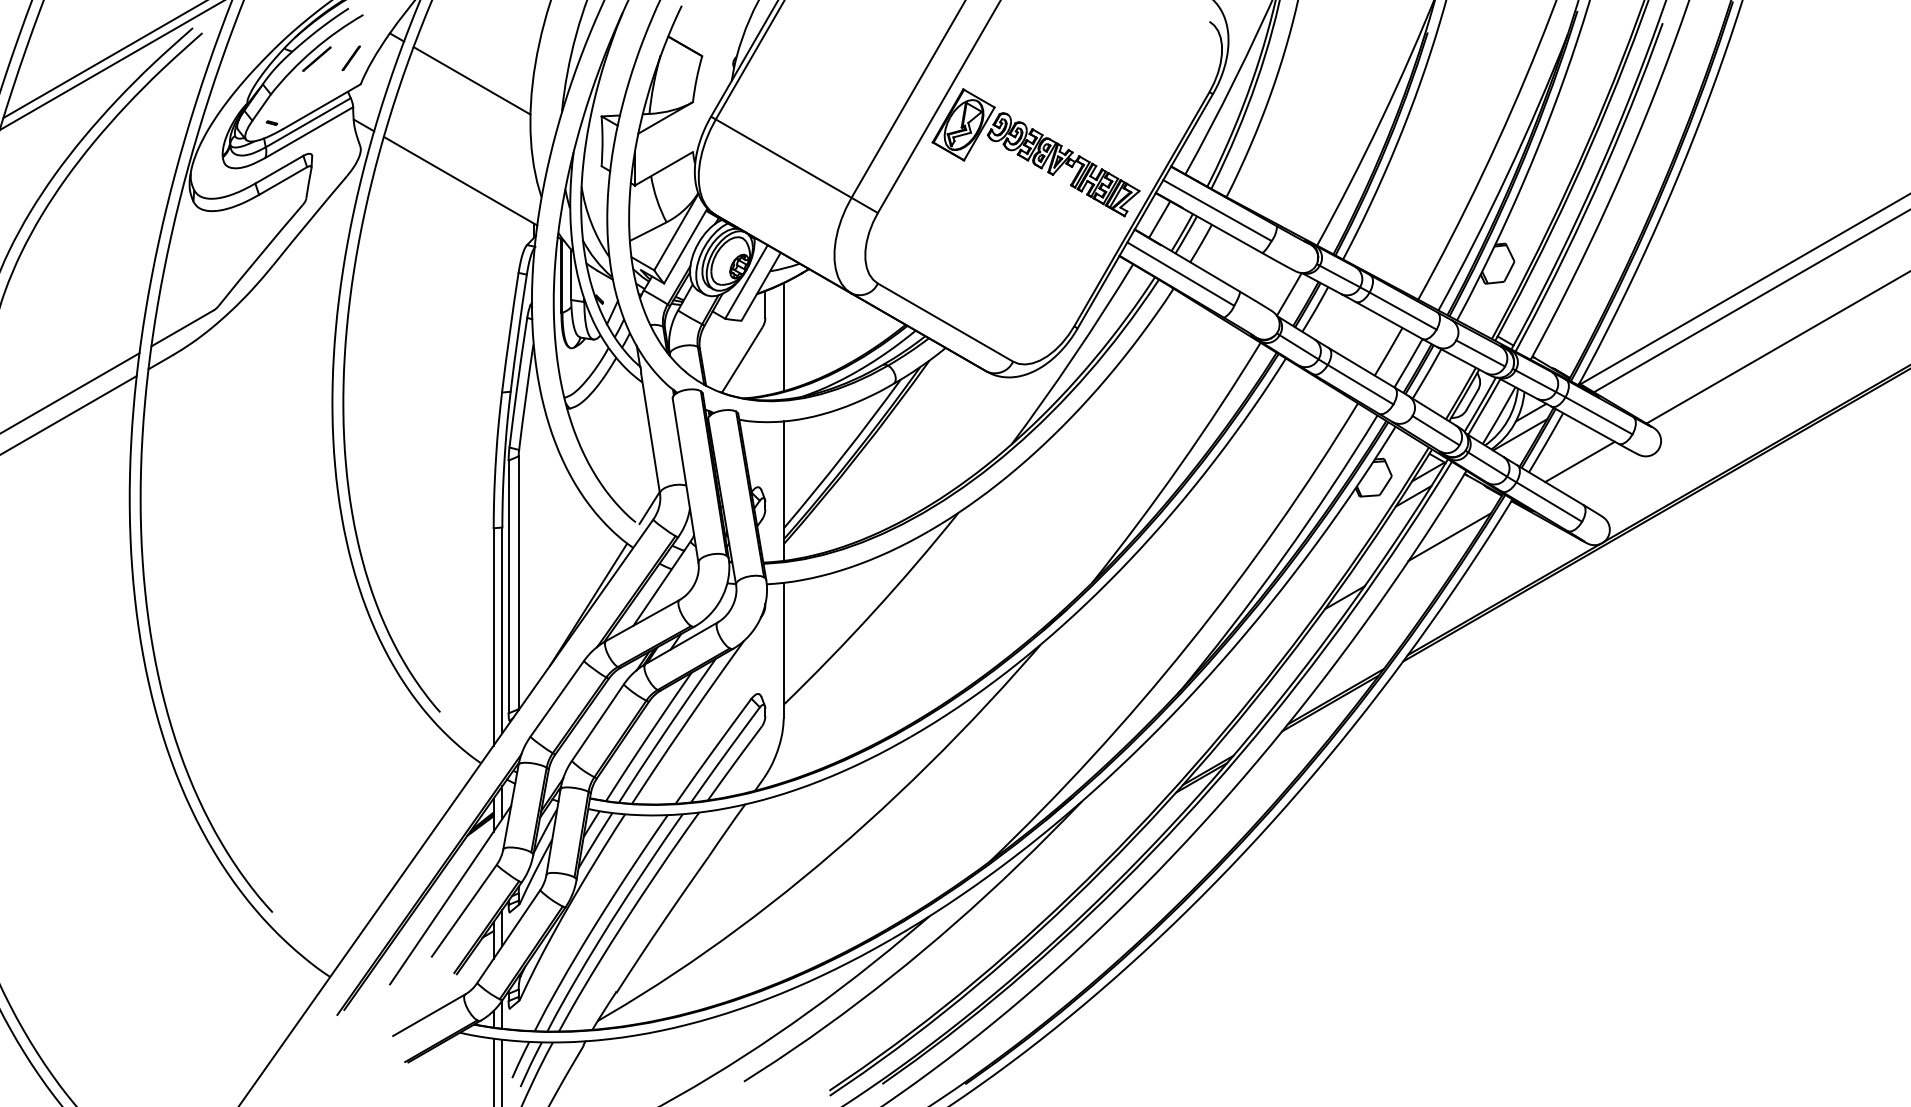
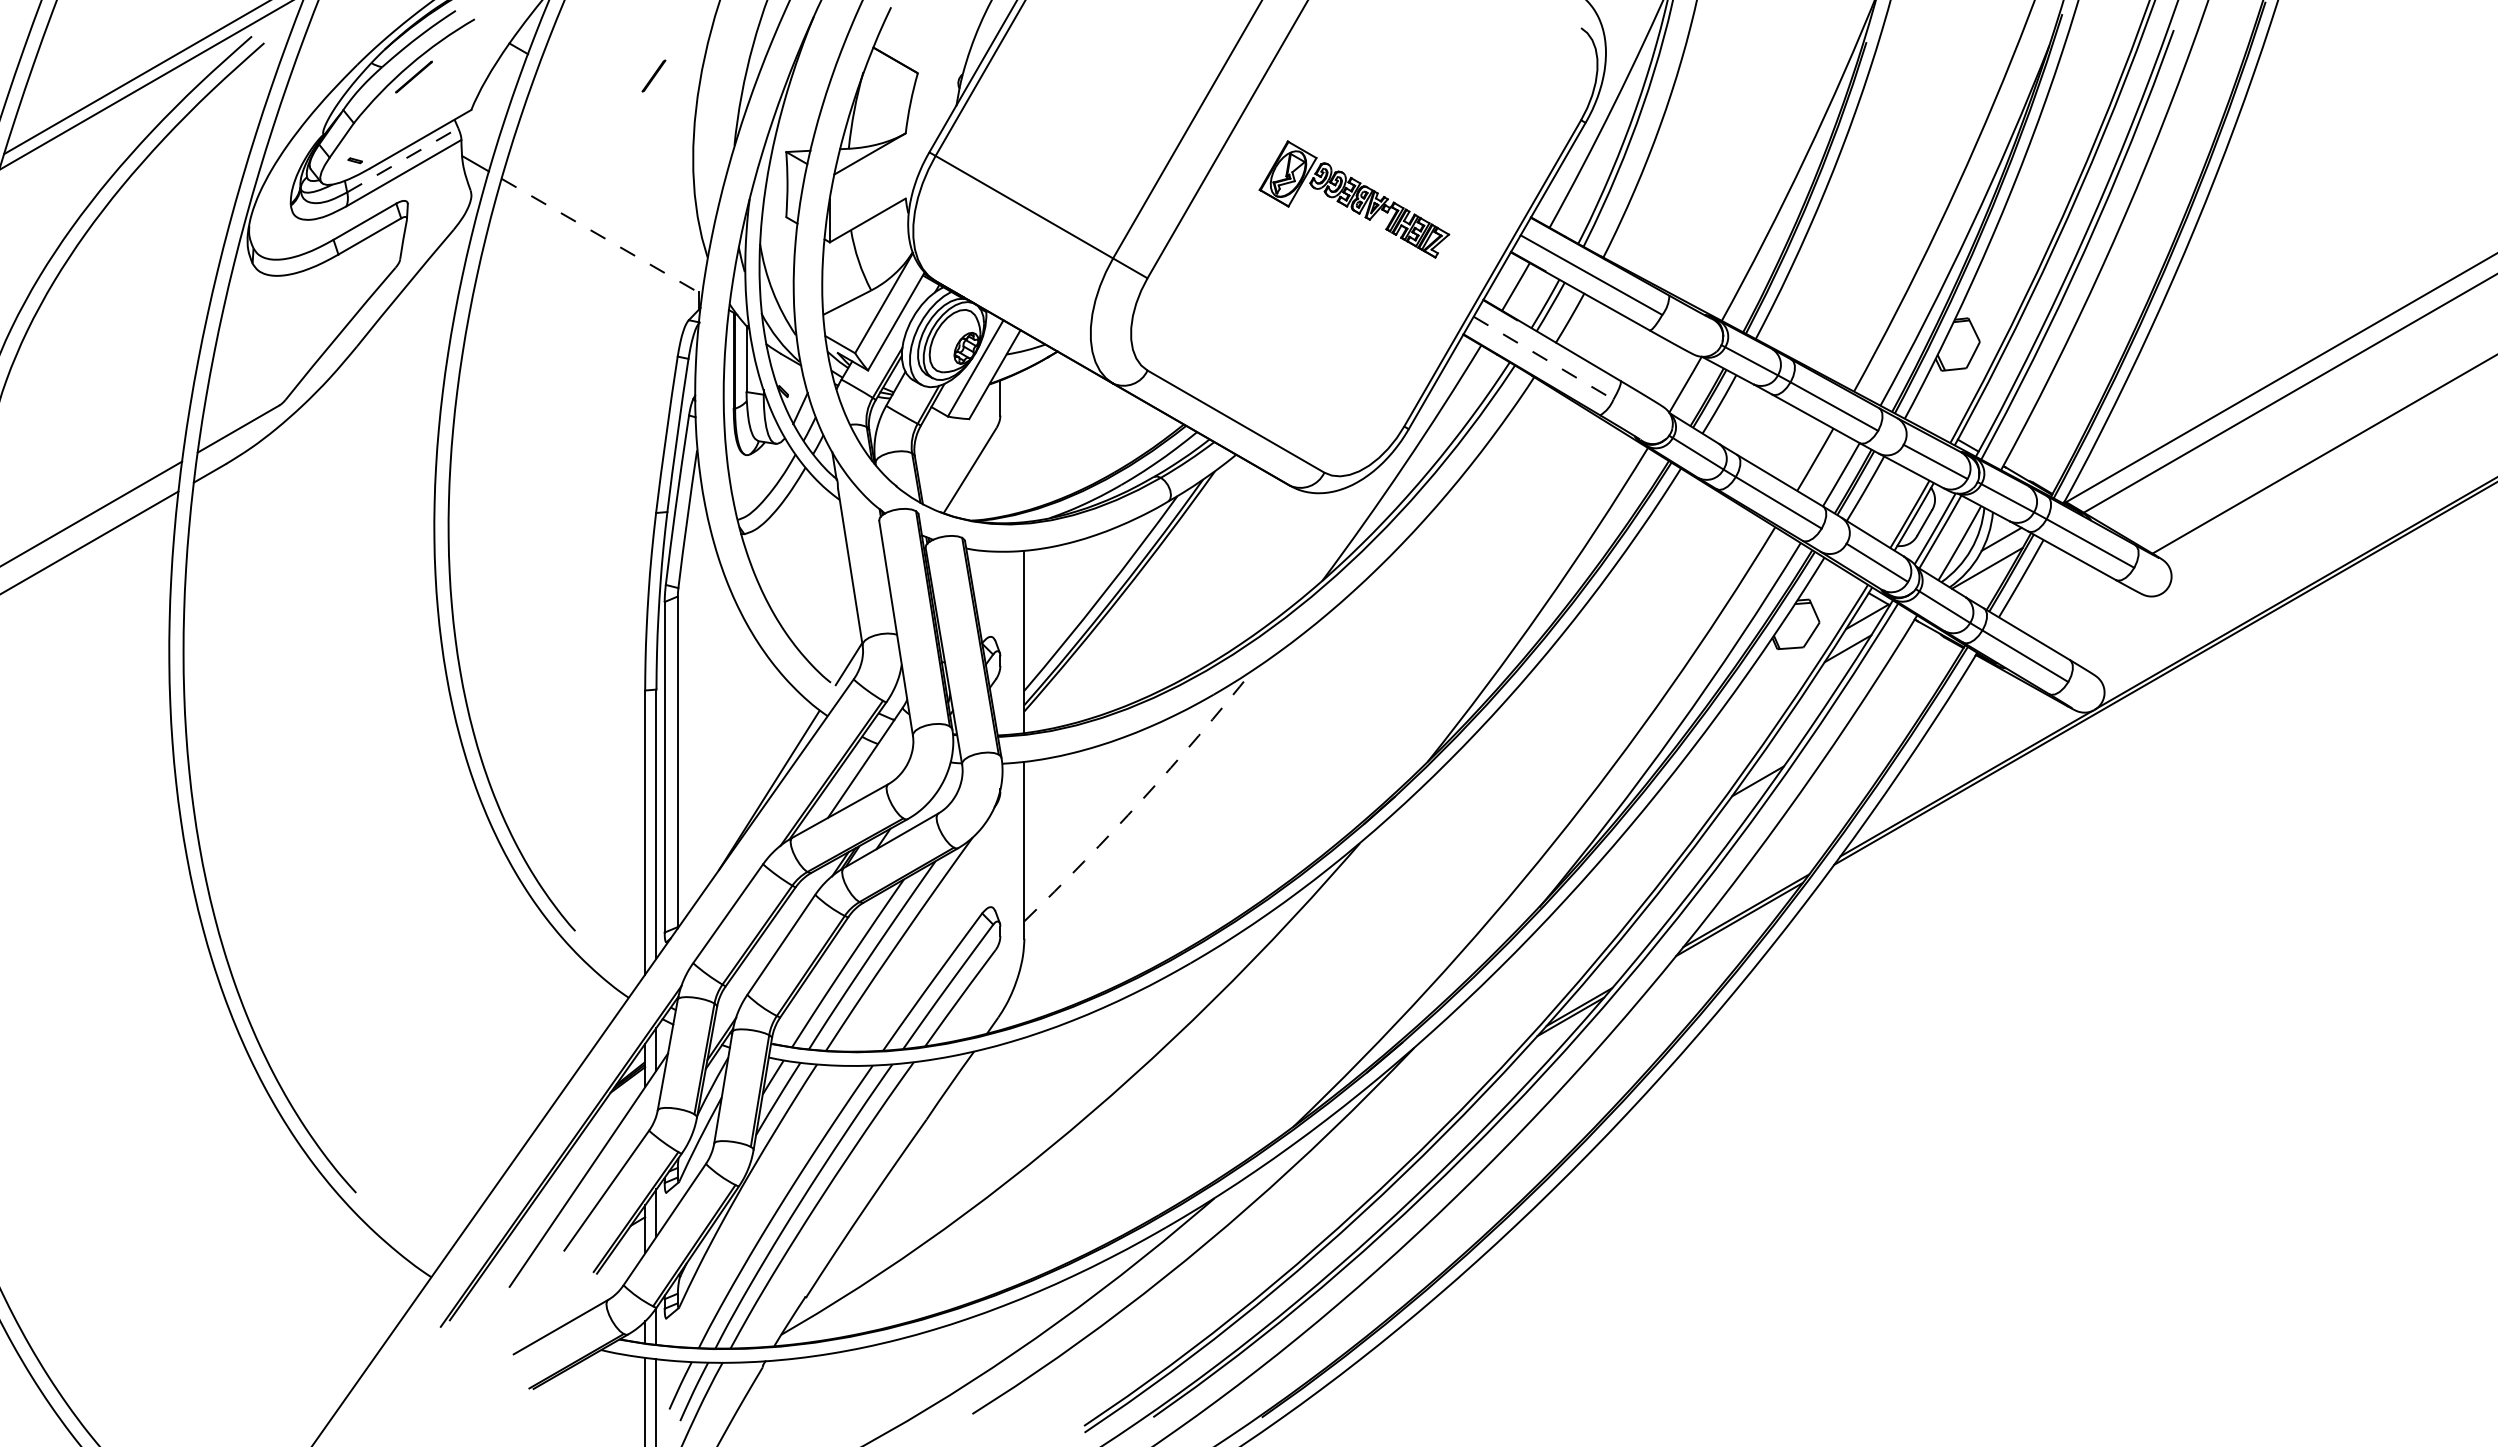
line: (350, 57) -> (653, 75), moved
line: (471, 80) -> (616, 105), removed
line: (308, 122) -> (403, 160), solid -> dashed
part: (1036, 152) -> (1354, 199), size x0.7
line: (460, 181) -> (601, 236), solid -> dashed
line: (1181, 274) -> (1544, 358), solid -> dashed
line: (783, 337) -> (1024, 440), removed
line: (1579, 461) -> (2065, 603), removed
line: (1449, 536) -> (1895, 701), removed
arc: (874, 611) -> (1142, 799), solid -> dashed

